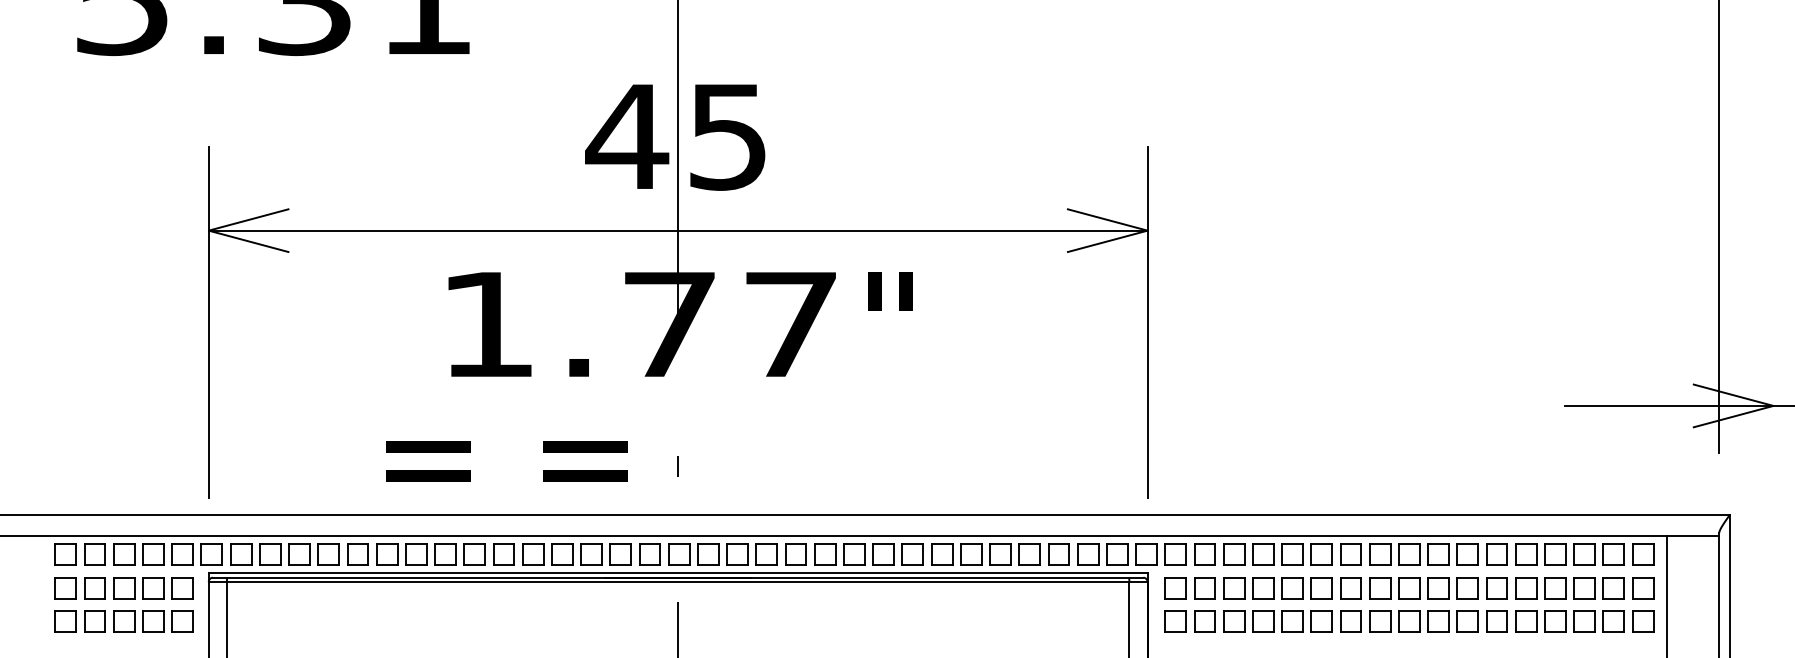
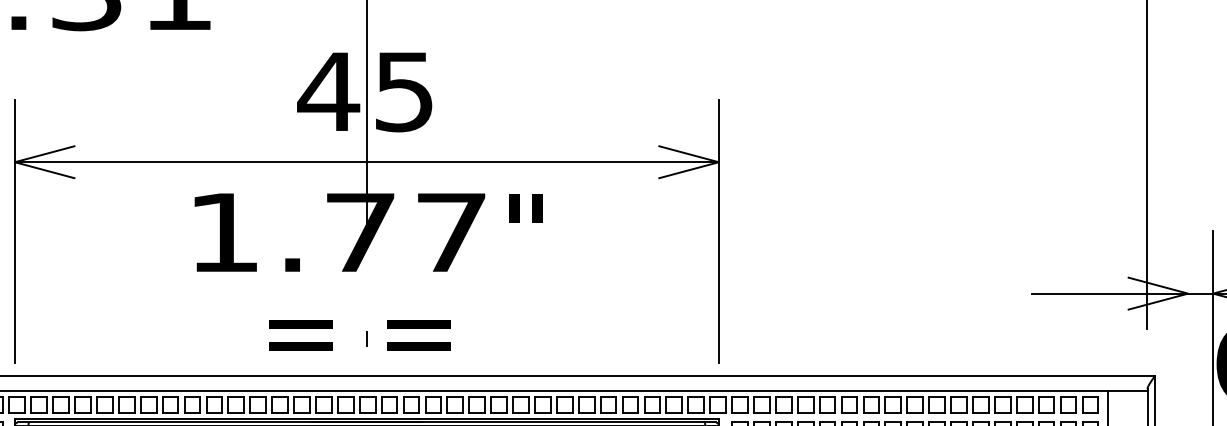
text: (506, 461) -> (359, 335), moved

